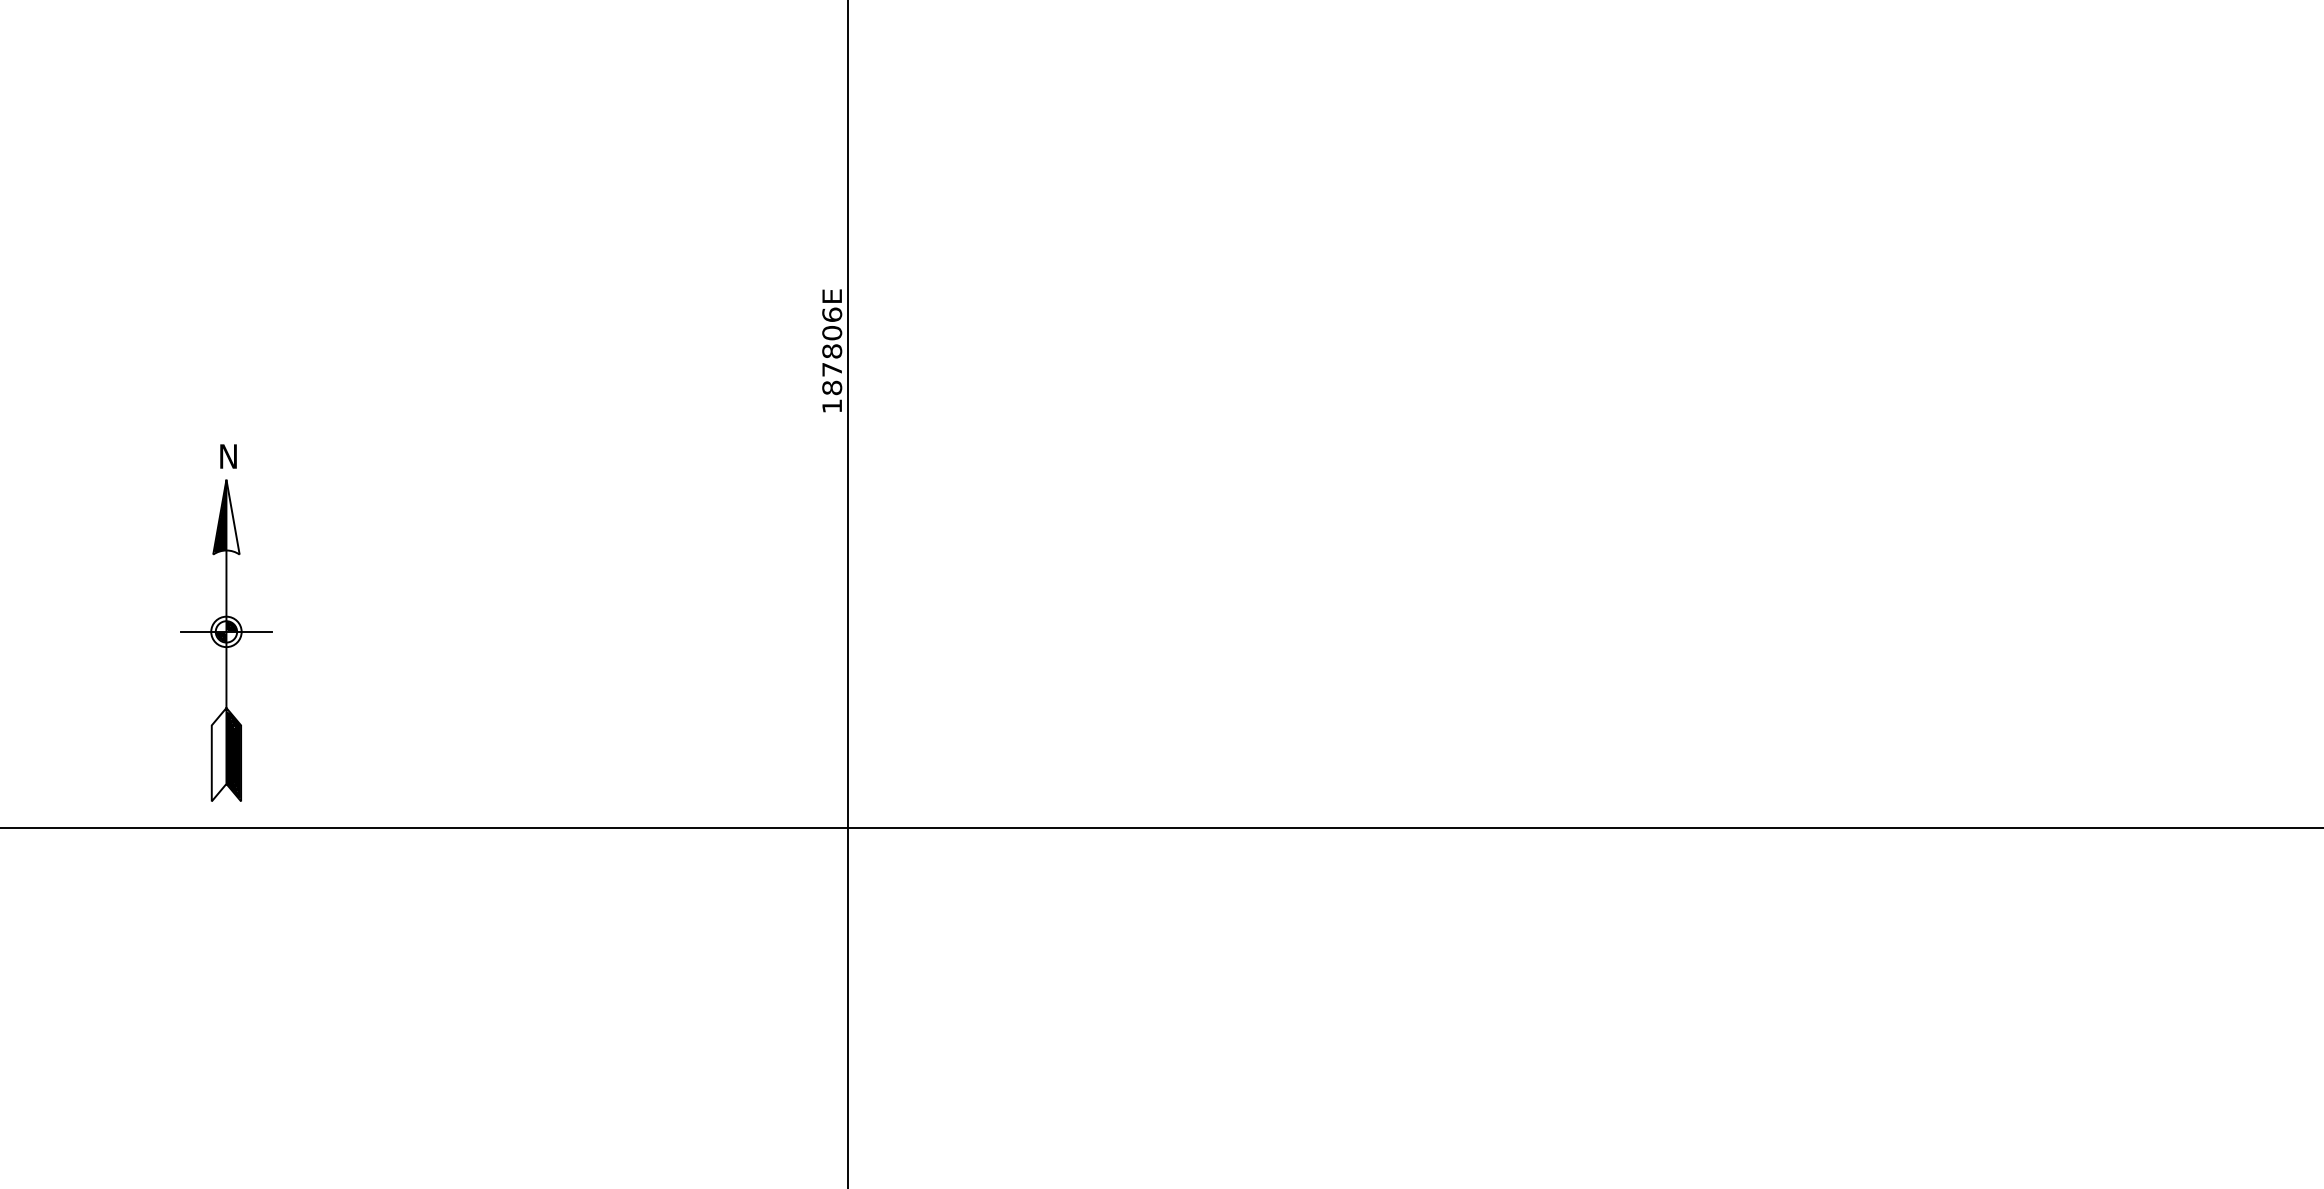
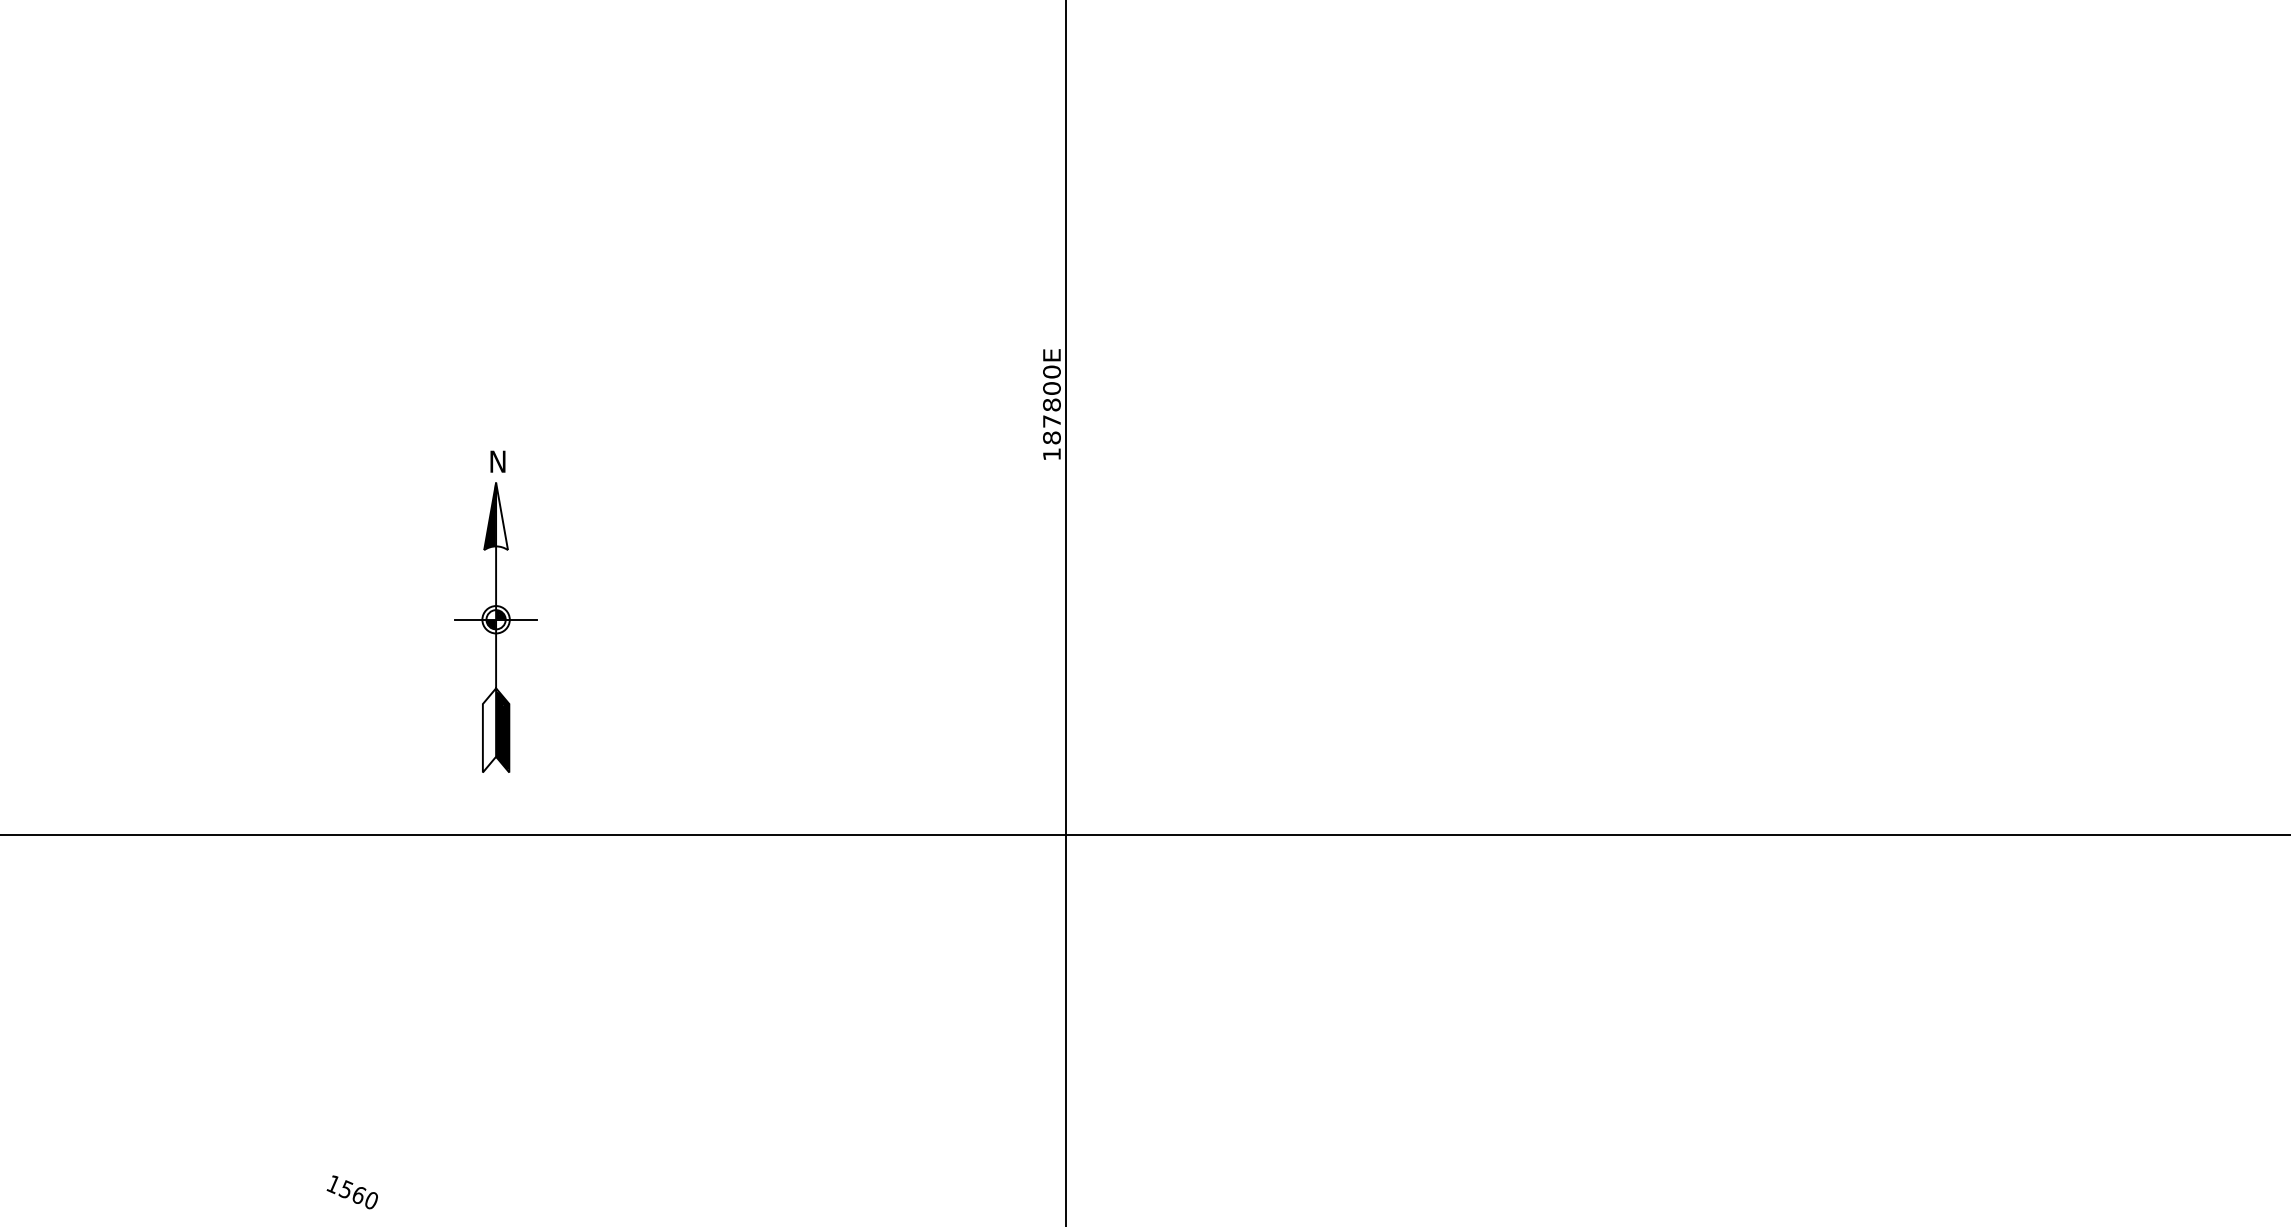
text: (831, 314) -> (1051, 371), 187806E -> 187800E
part: (225, 622) -> (495, 611), moved

